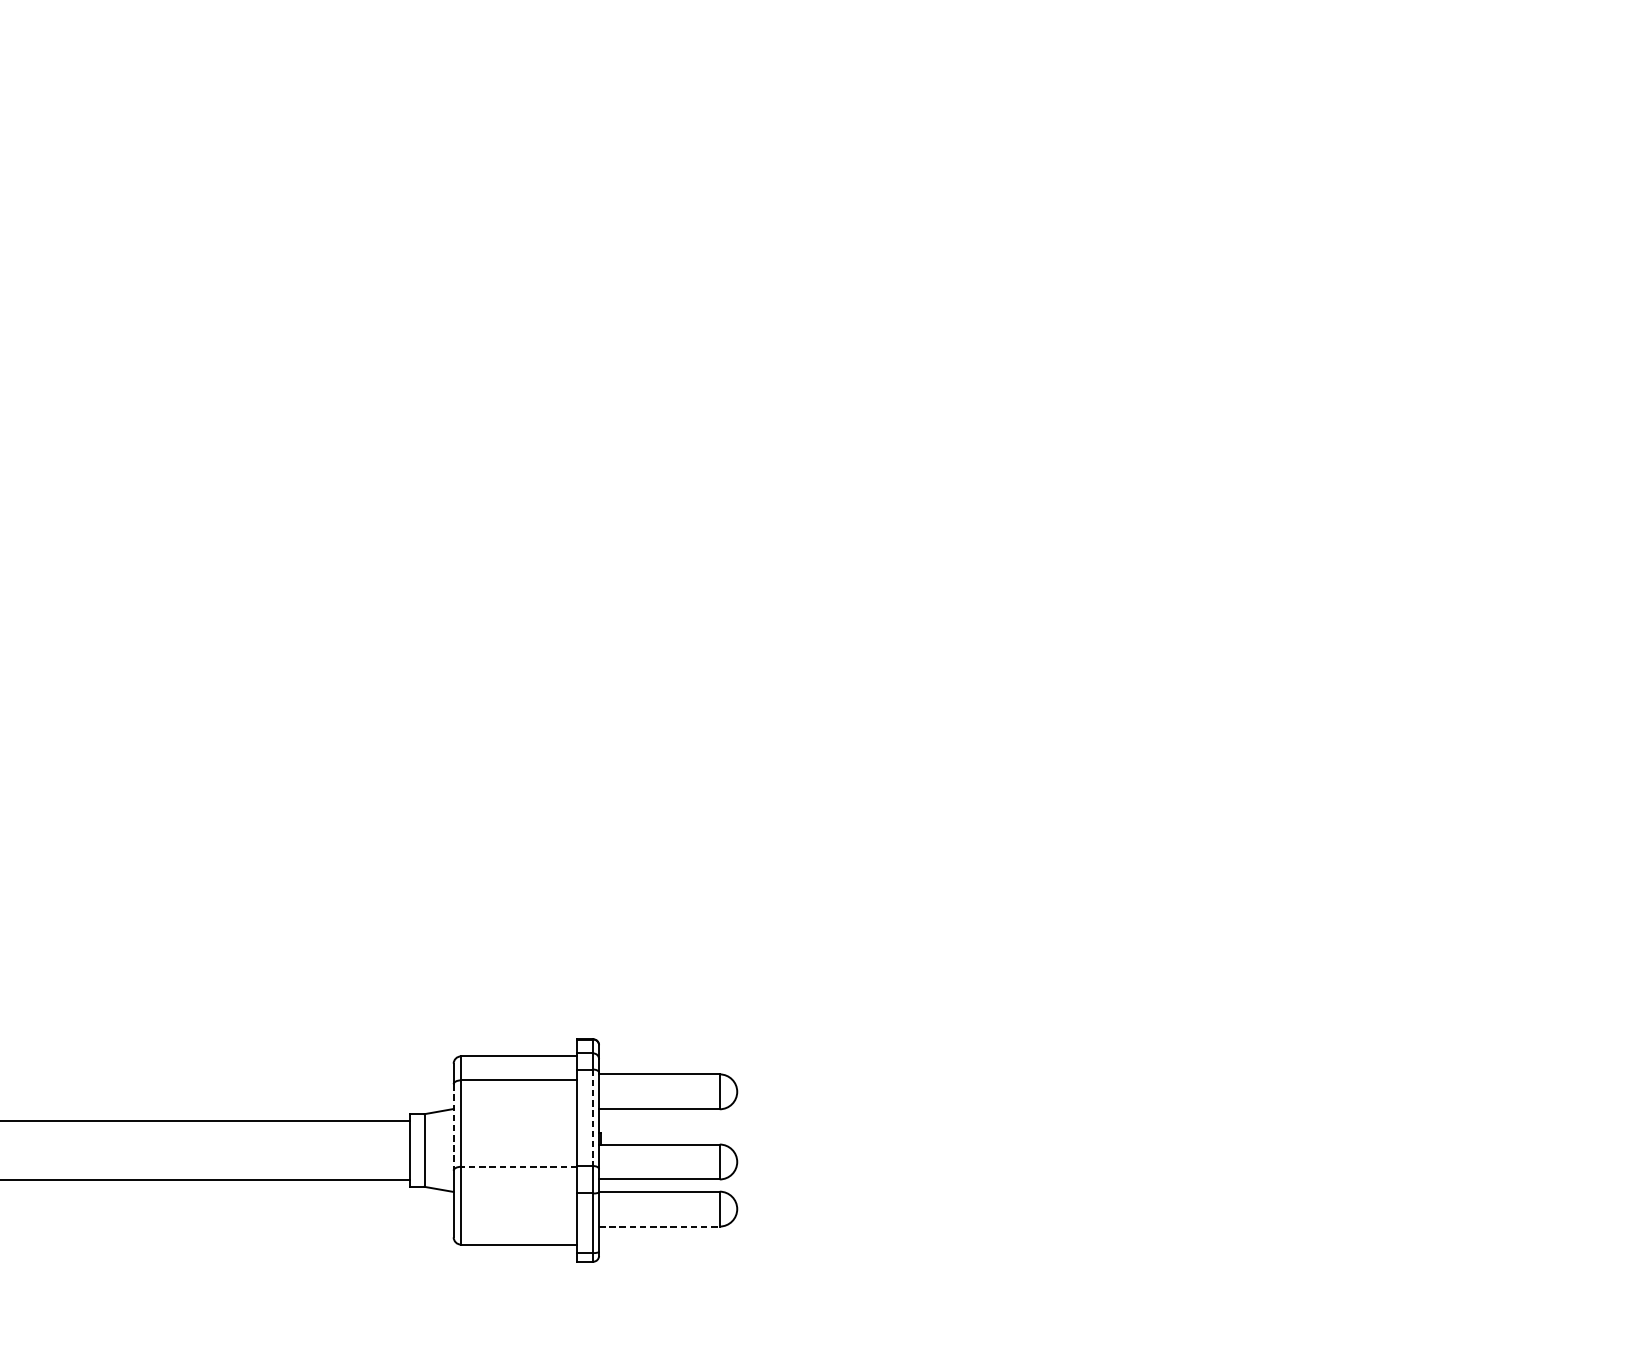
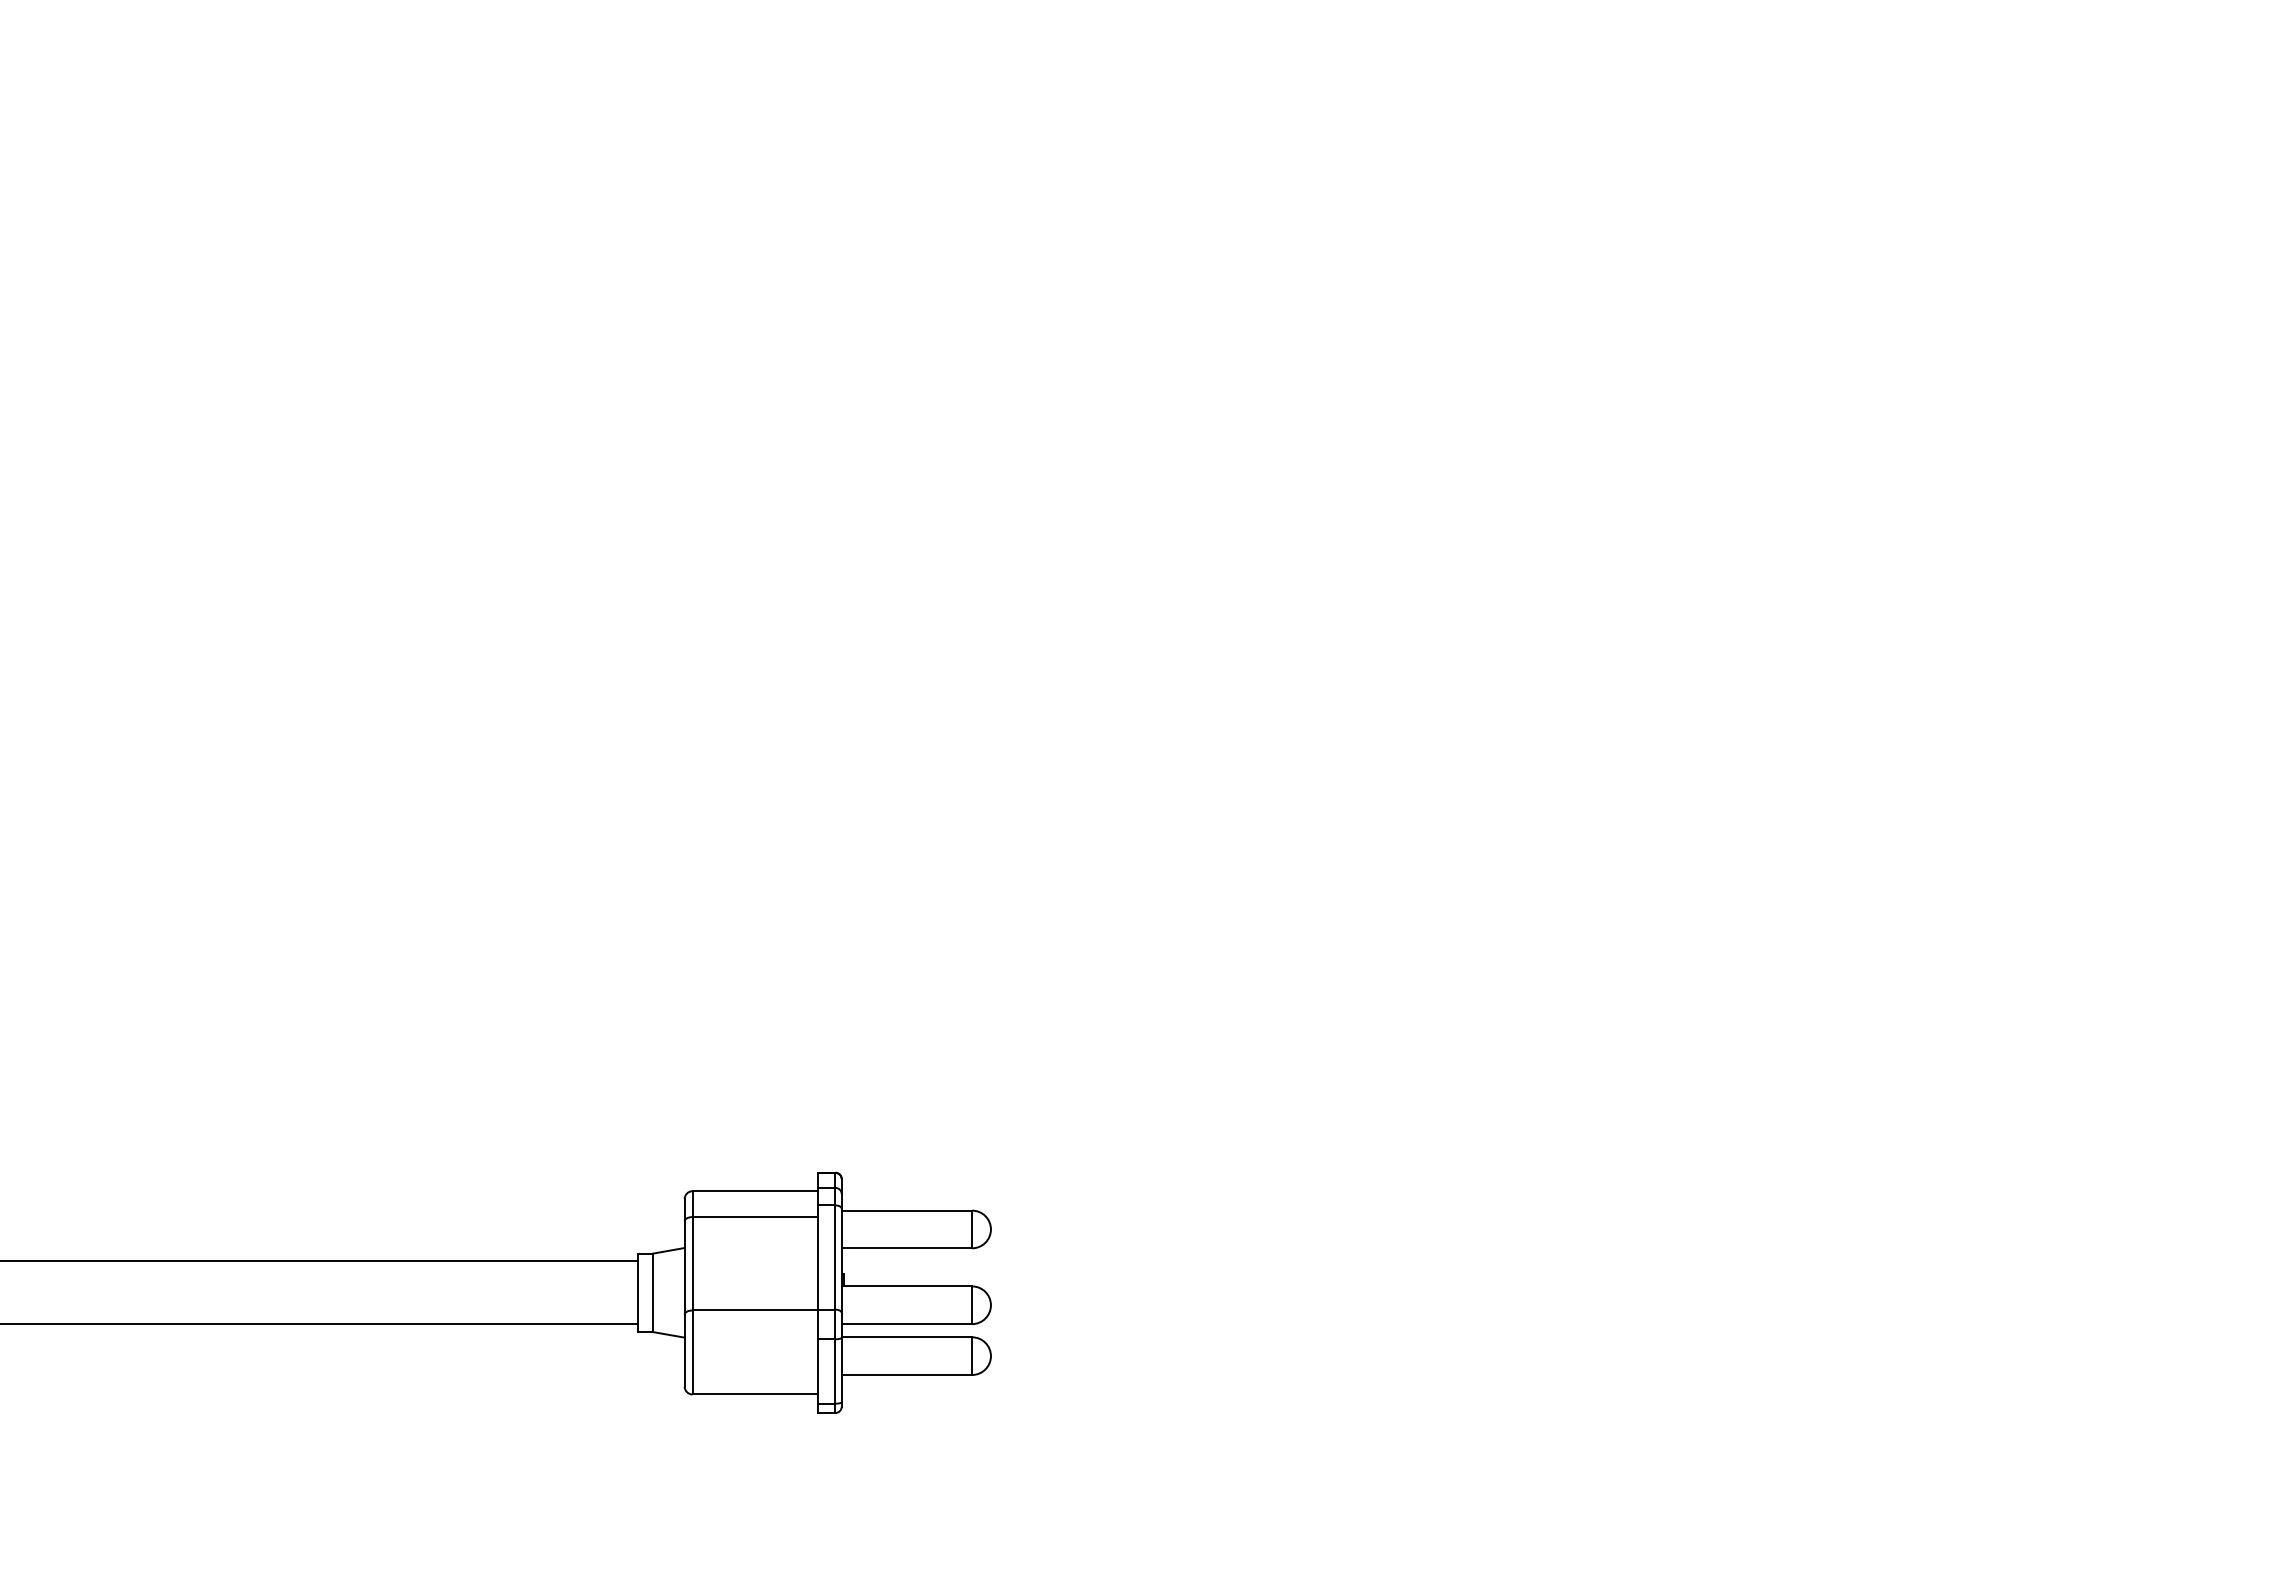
line: (593, 1118) -> (835, 1258), dashed -> solid
line: (453, 1127) -> (684, 1267), dashed -> solid
line: (519, 1166) -> (755, 1310), dashed -> solid
line: (659, 1227) -> (907, 1375), dashed -> solid

